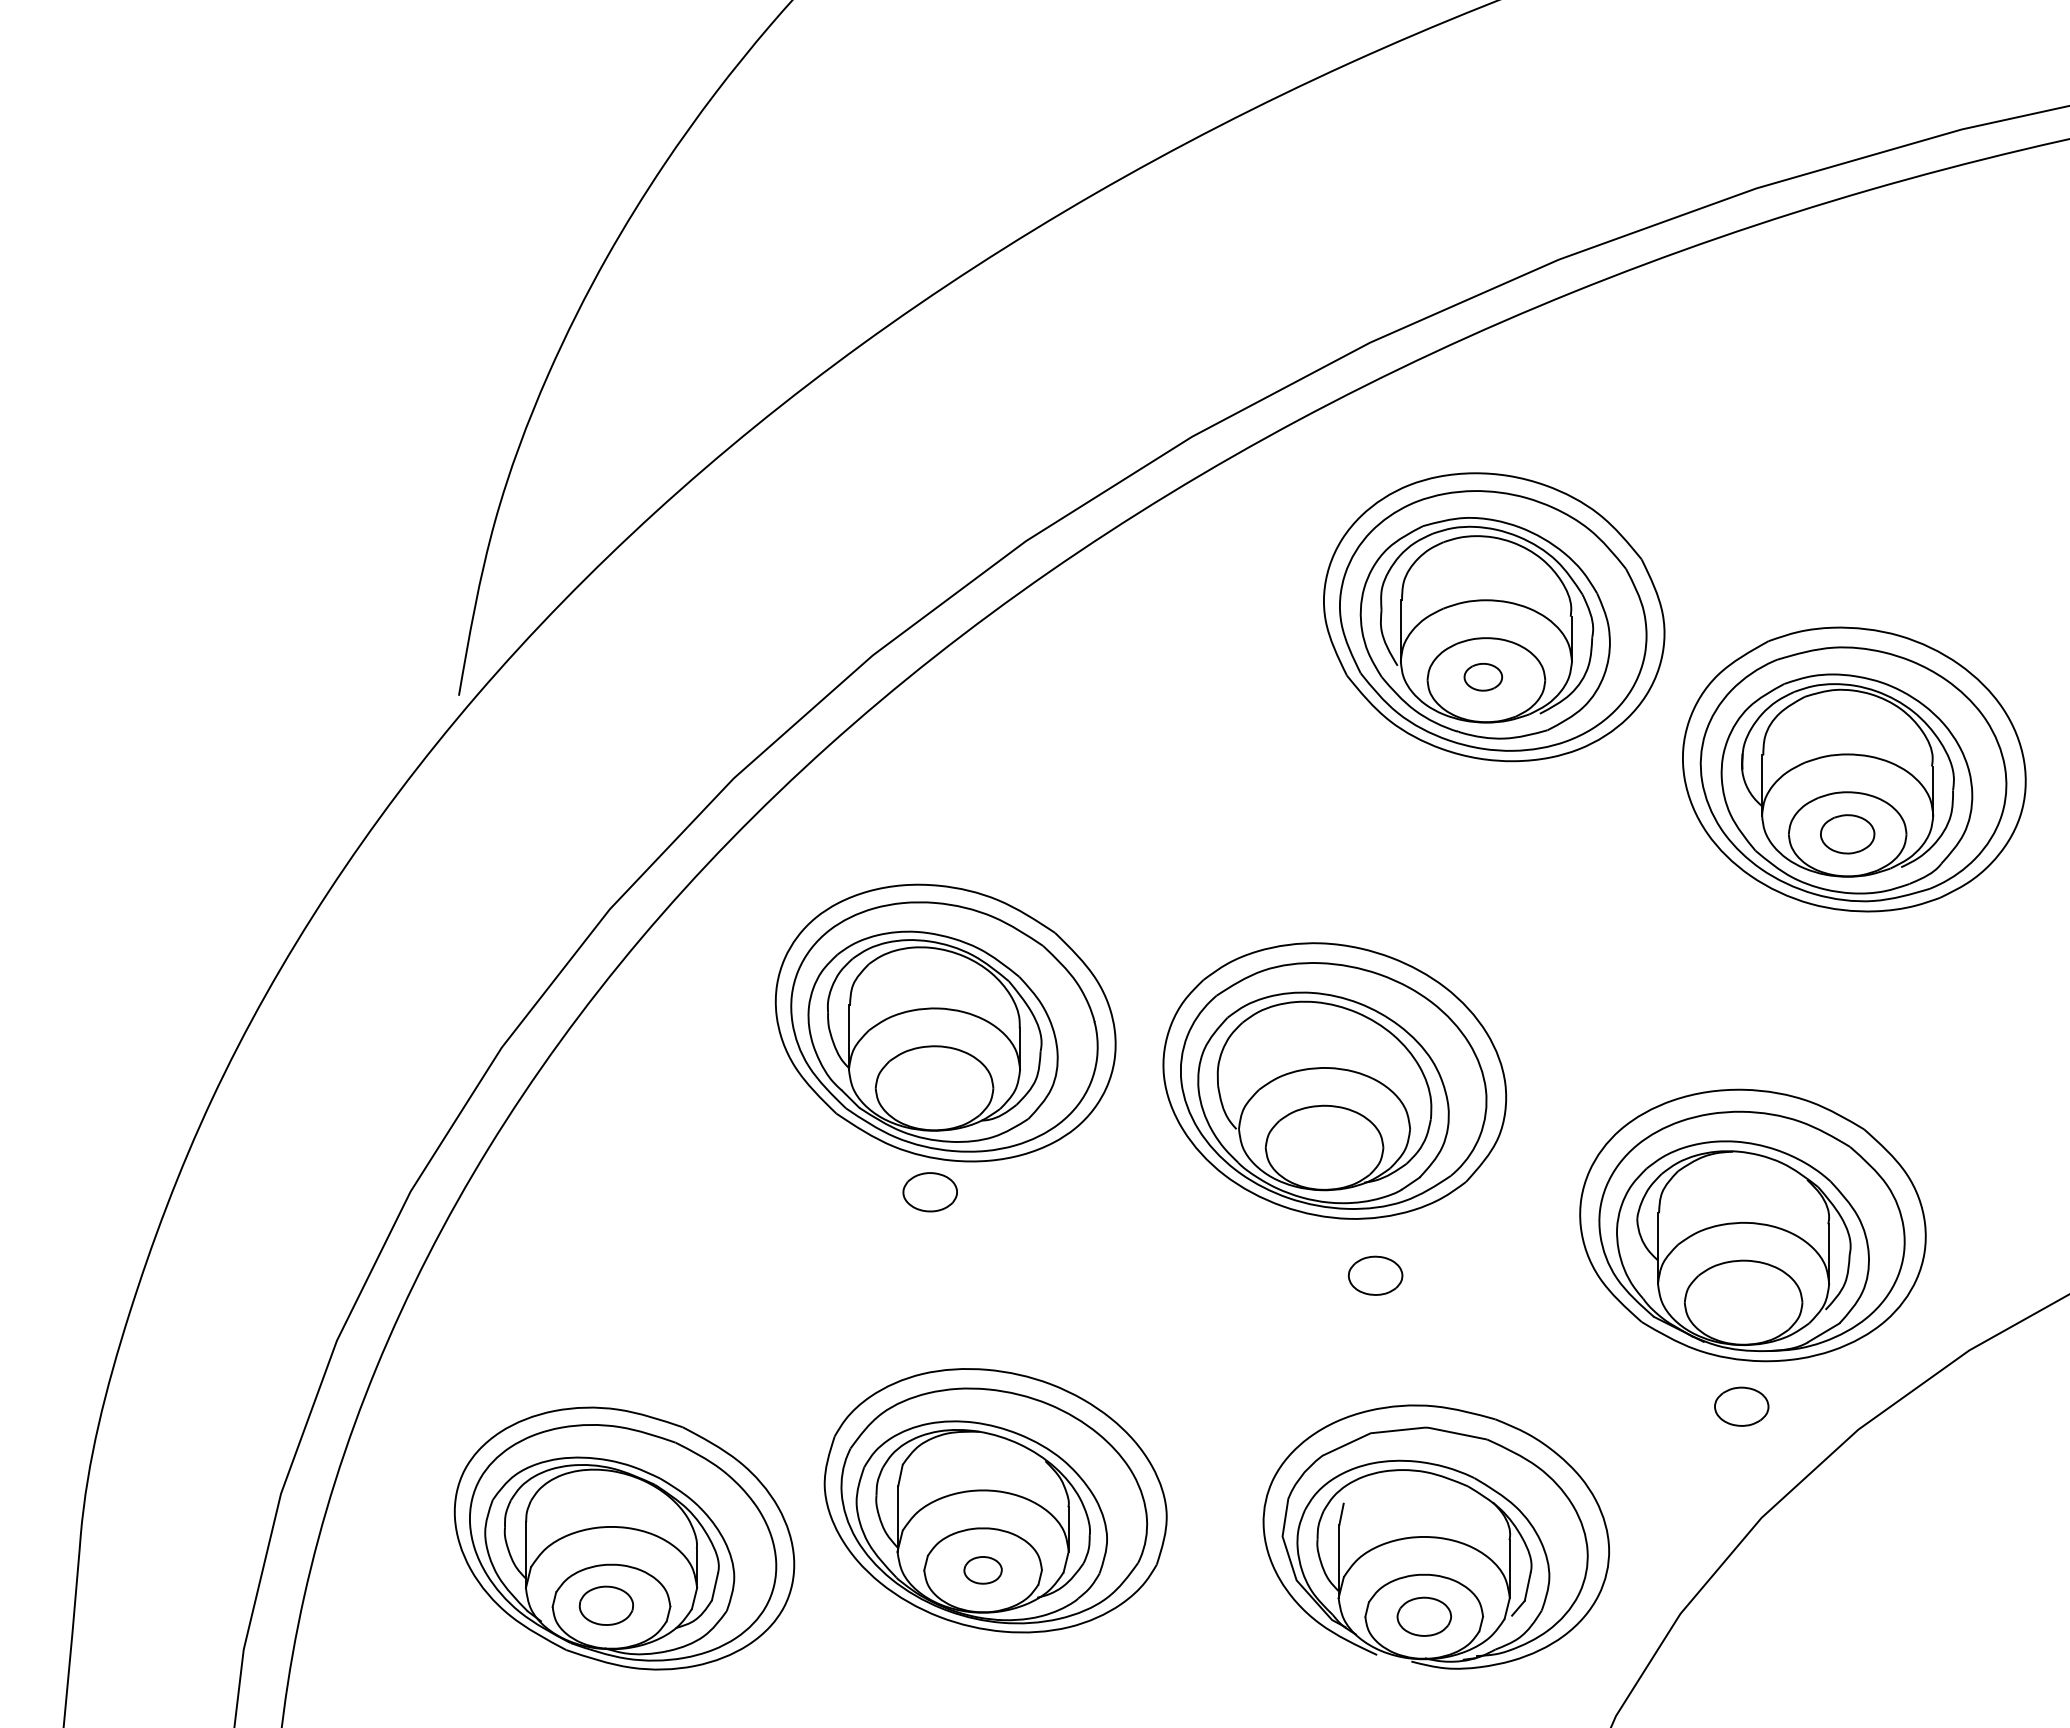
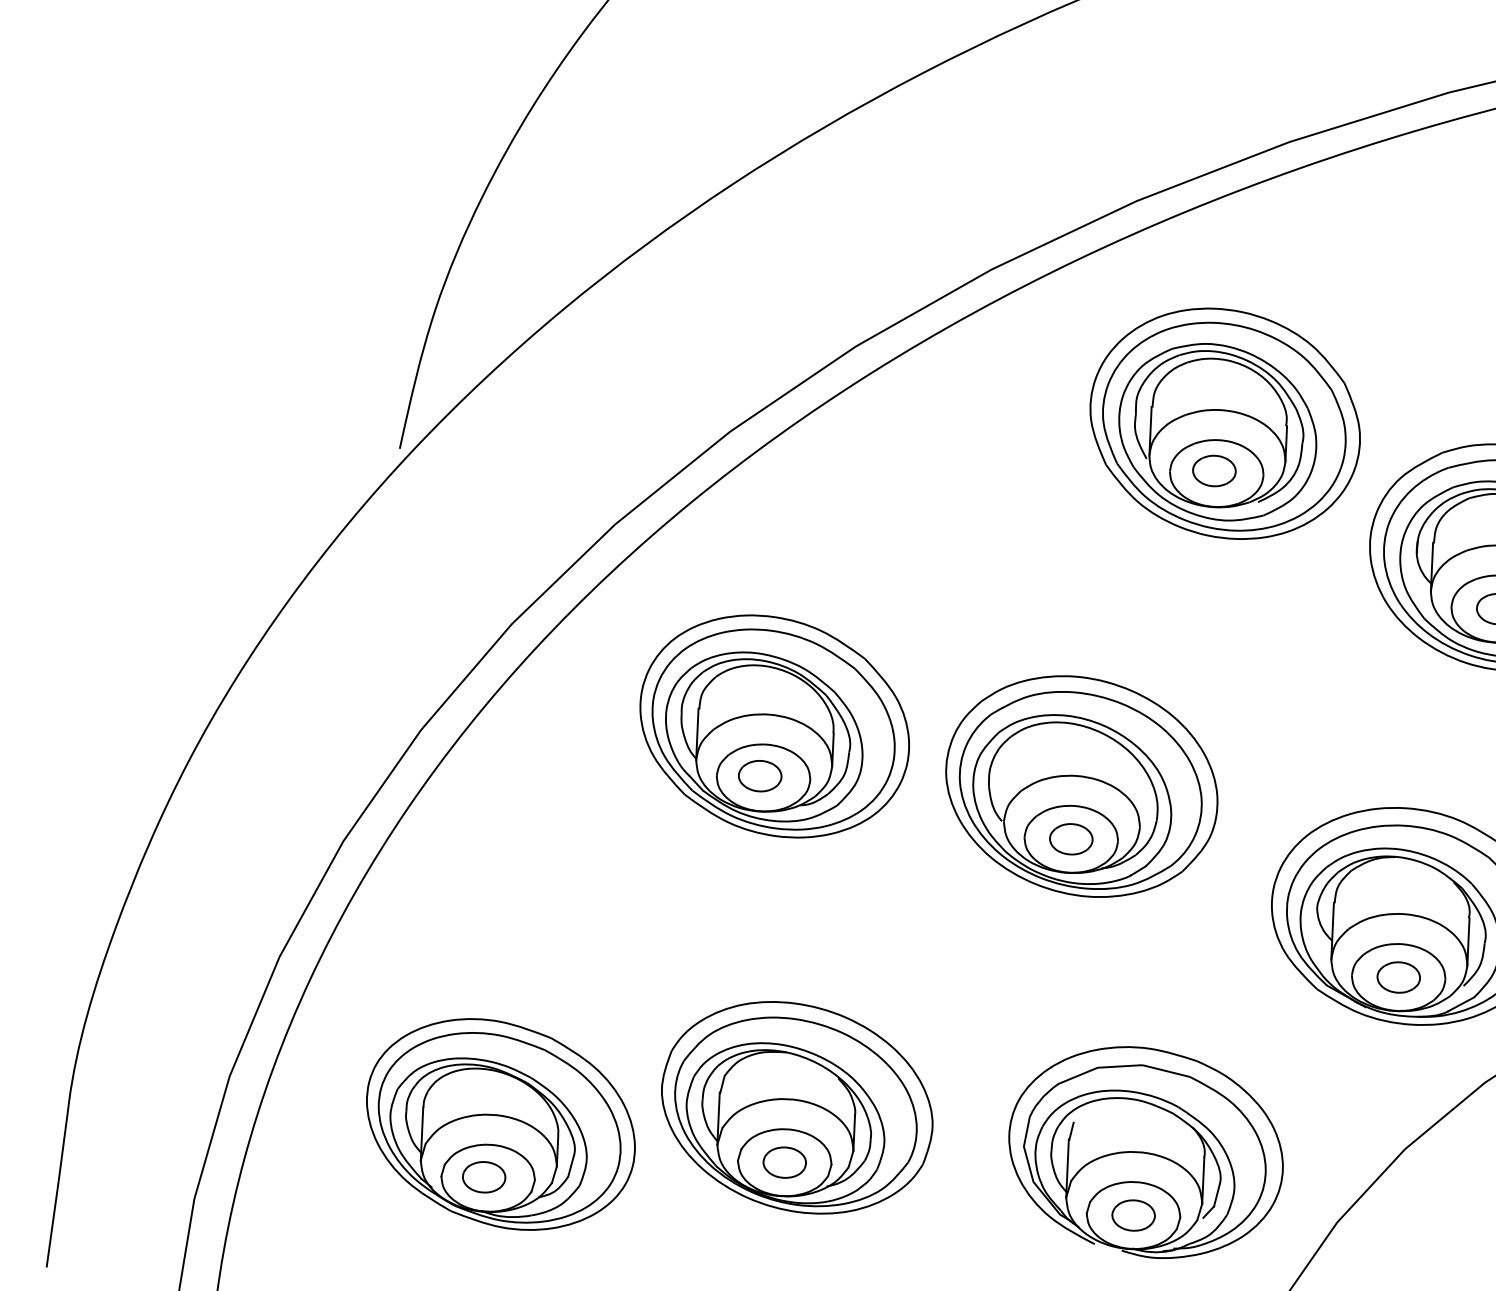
part: (1483, 677) -> (1214, 471), size x1.43
part: (929, 1192) -> (759, 776), moved
part: (1375, 1275) -> (1071, 839), moved
part: (1741, 1406) -> (1398, 977), moved
part: (982, 1570) -> (784, 1162), size x1.43

